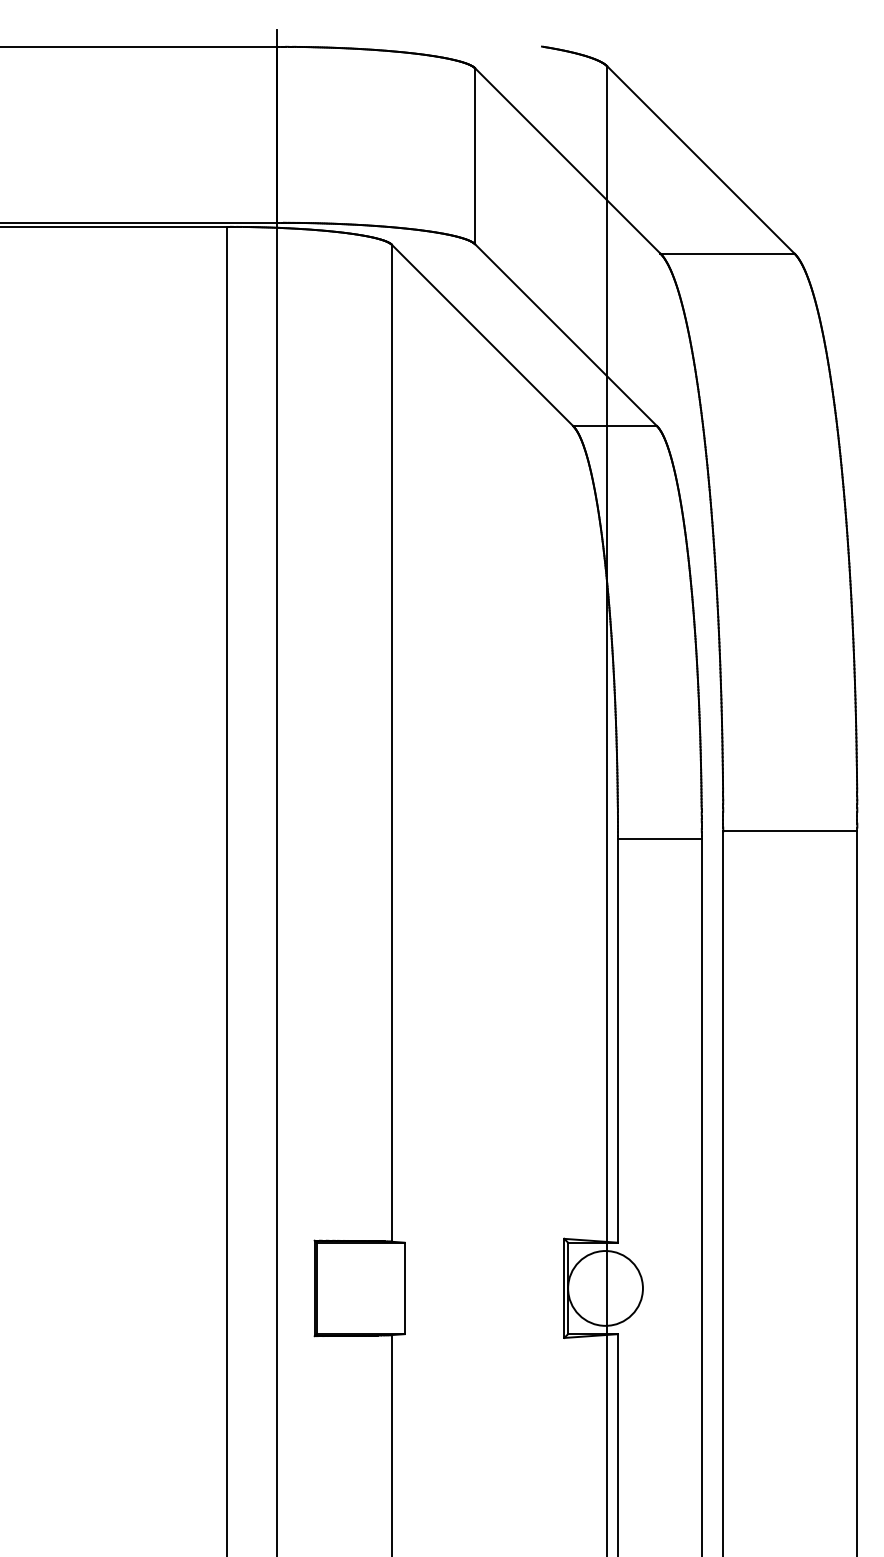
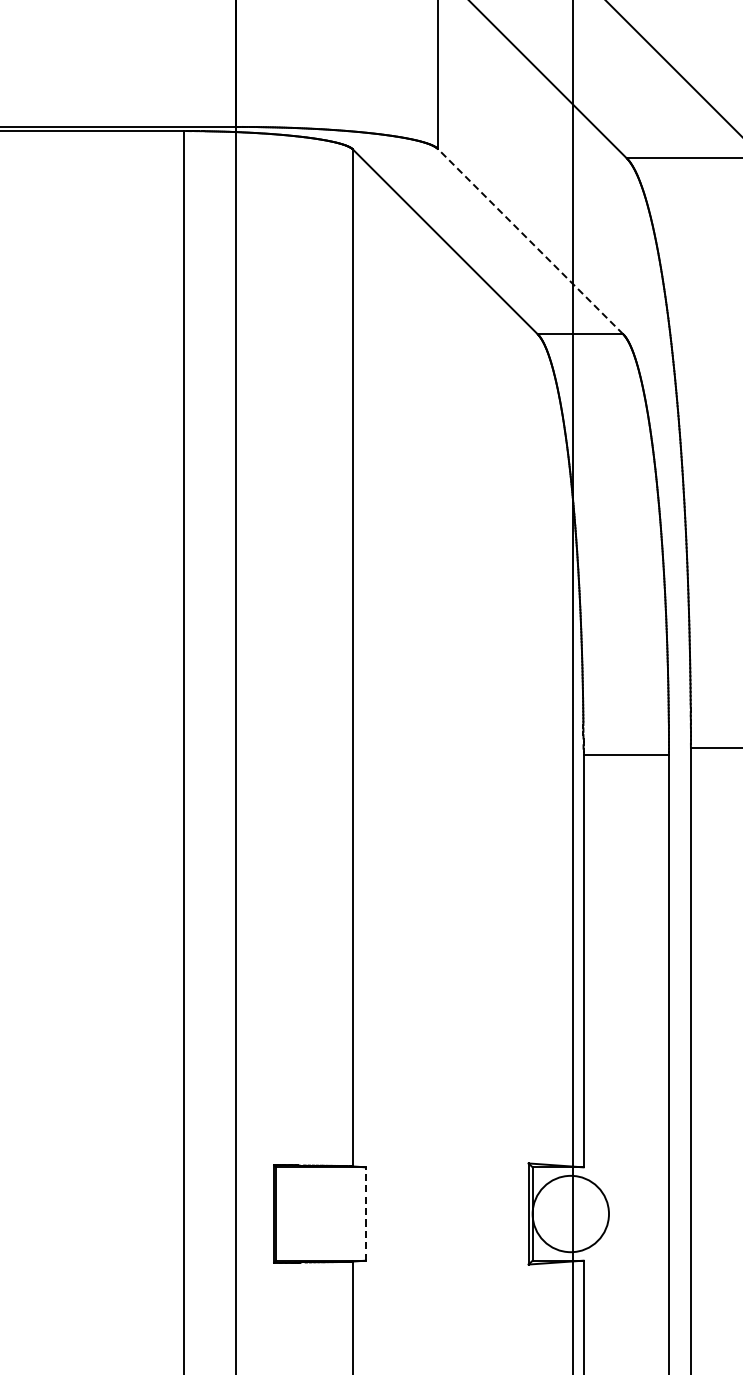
line: (566, 335) -> (530, 241), solid -> dashed
line: (404, 1288) -> (365, 1214), solid -> dashed

